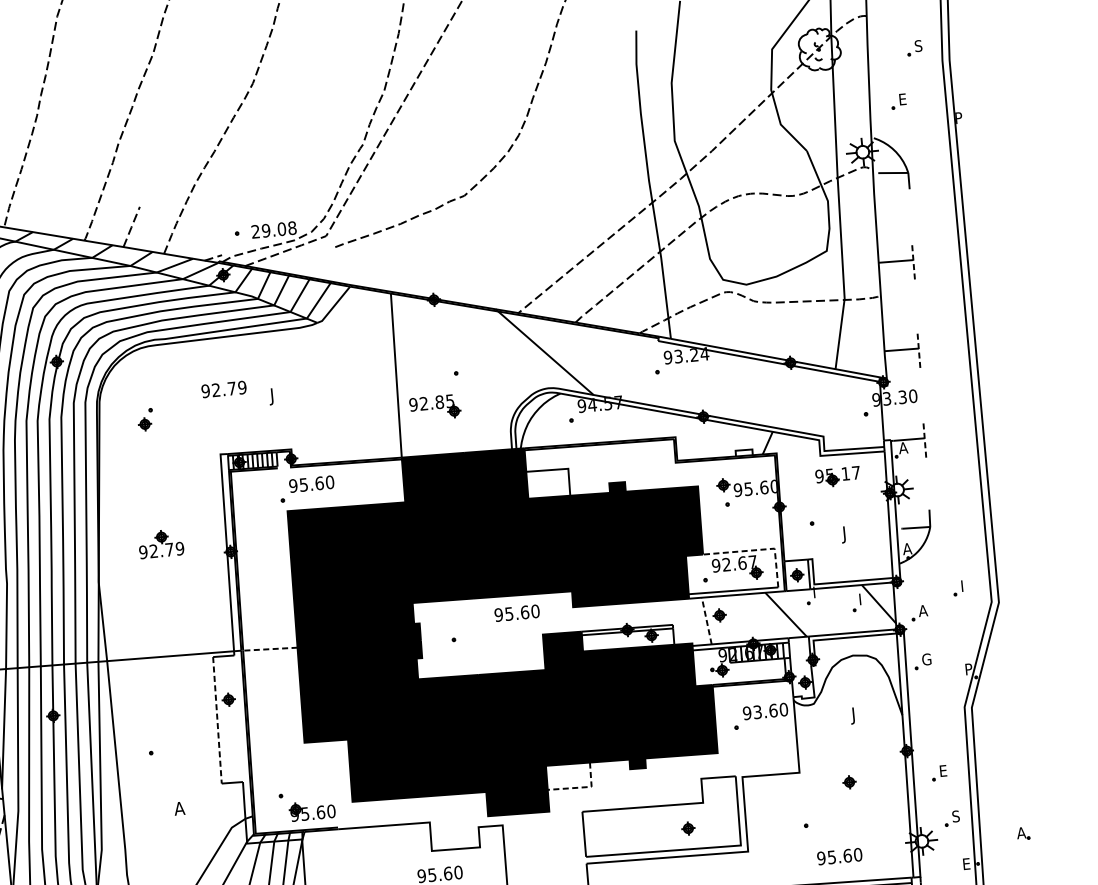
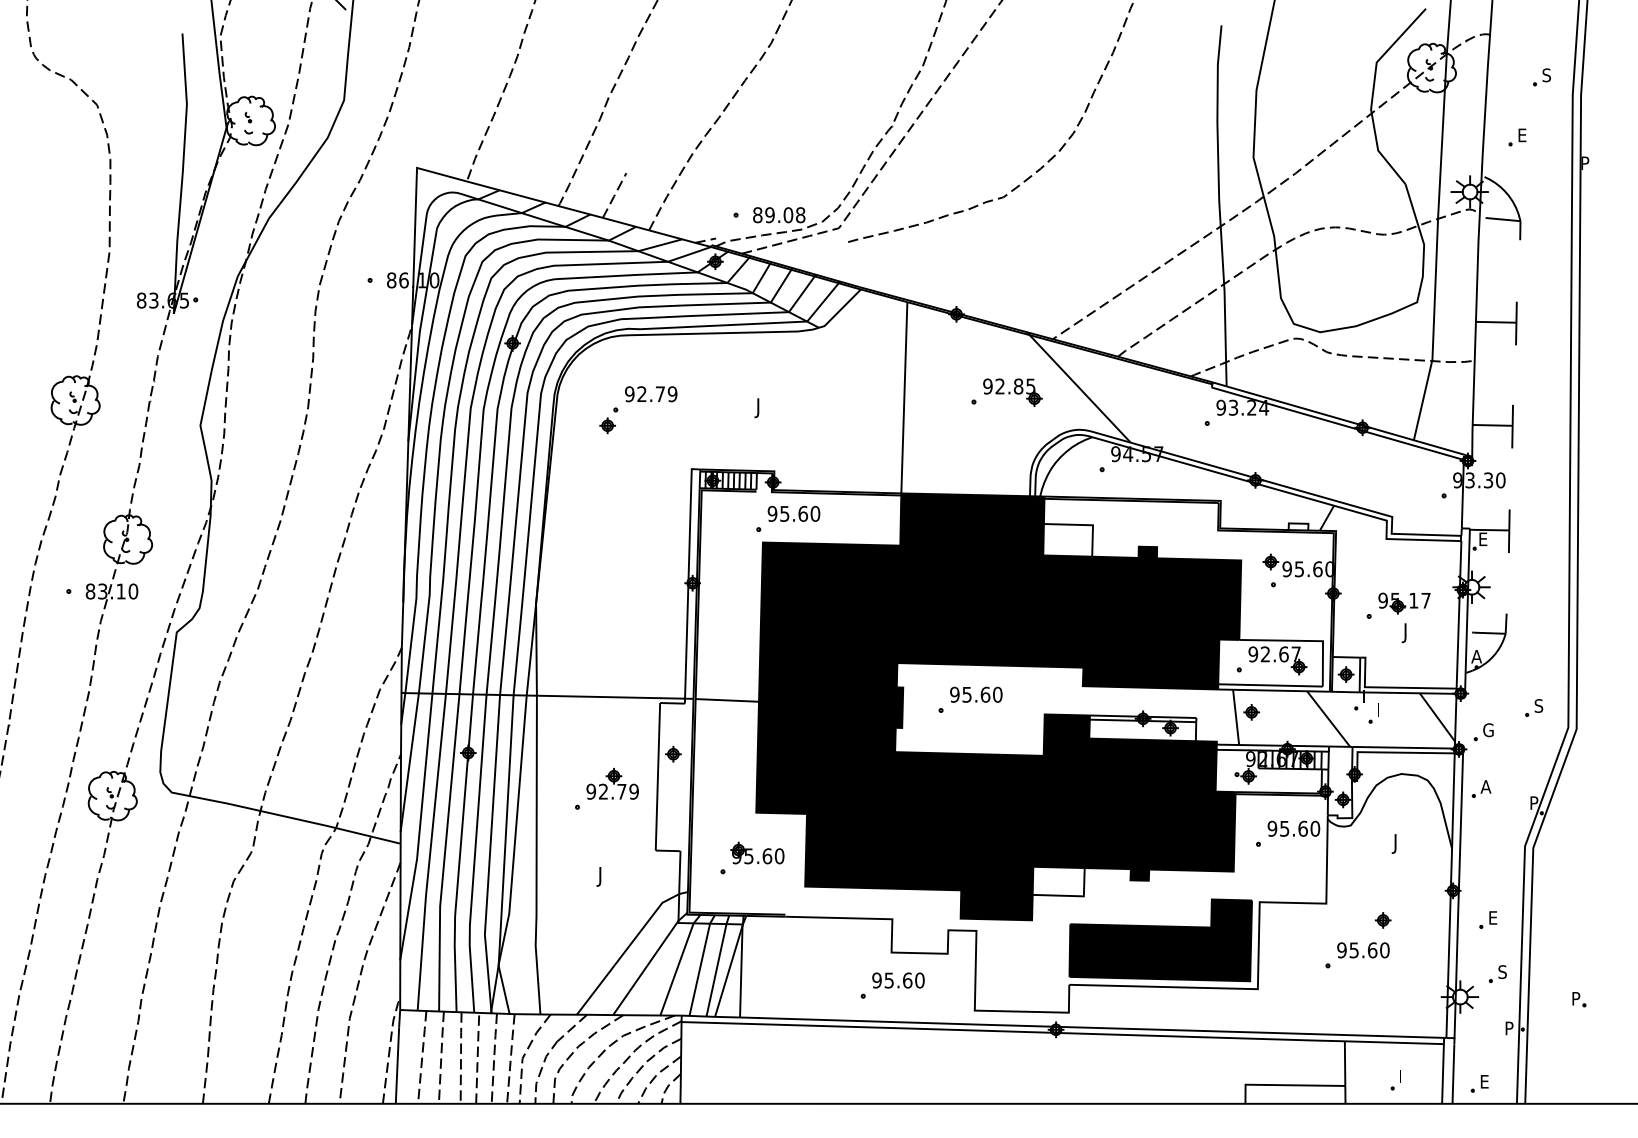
text: (255, 232) -> (757, 215), 29.08 -> 89.08
line: (913, 260) -> (1516, 323), dashed -> solid
line: (918, 349) -> (1512, 426), dashed -> solid
text: (224, 389) -> (651, 394), moved
part: (435, 407) -> (1012, 392), moved
line: (924, 439) -> (1509, 531), dashed -> solid
text: (903, 448) -> (1483, 539), A -> E
part: (838, 477) -> (1404, 603), moved
part: (160, 543) -> (612, 783), moved
line: (758, 549) -> (1304, 640), dashed -> solid
text: (964, 585) -> (1538, 705), I -> S
part: (856, 603) -> (1373, 713), moved
text: (922, 611) -> (1487, 730), A -> G
text: (517, 612) -> (976, 694), moved
line: (707, 621) -> (1236, 717), dashed -> solid
line: (270, 649) -> (727, 700), dashed -> solid
text: (925, 659) -> (1485, 786), G -> A
text: (757, 711) -> (1284, 827), 93.60 -> 95.60
line: (217, 720) -> (657, 776), dashed -> solid
line: (582, 787) -> (1073, 896), dashed -> solid
text: (179, 810) -> (603, 876), A -> J
part: (312, 810) -> (757, 852), moved
fill: (660, 818) -> (1160, 940), added
text: (1021, 832) -> (1576, 998), A -> P
text: (839, 856) -> (1363, 950), moved
text: (967, 864) -> (1510, 1028), E -> P

